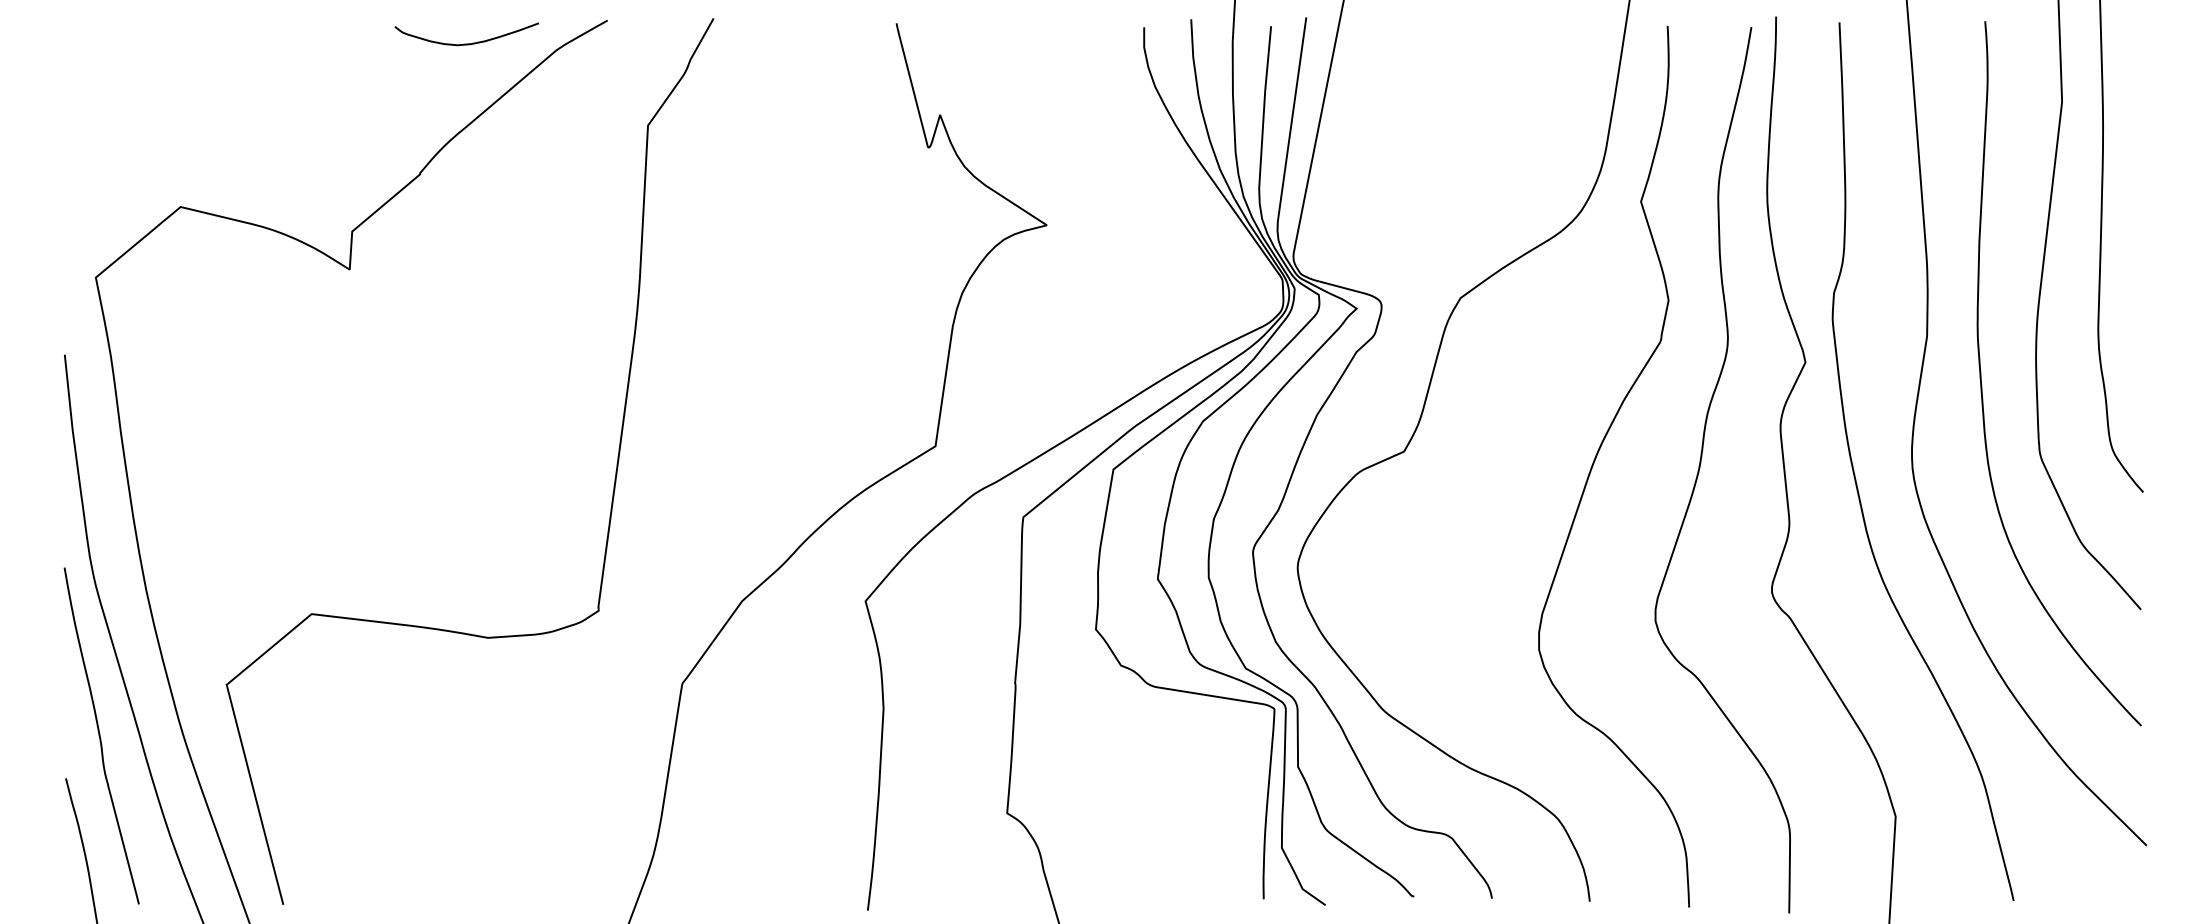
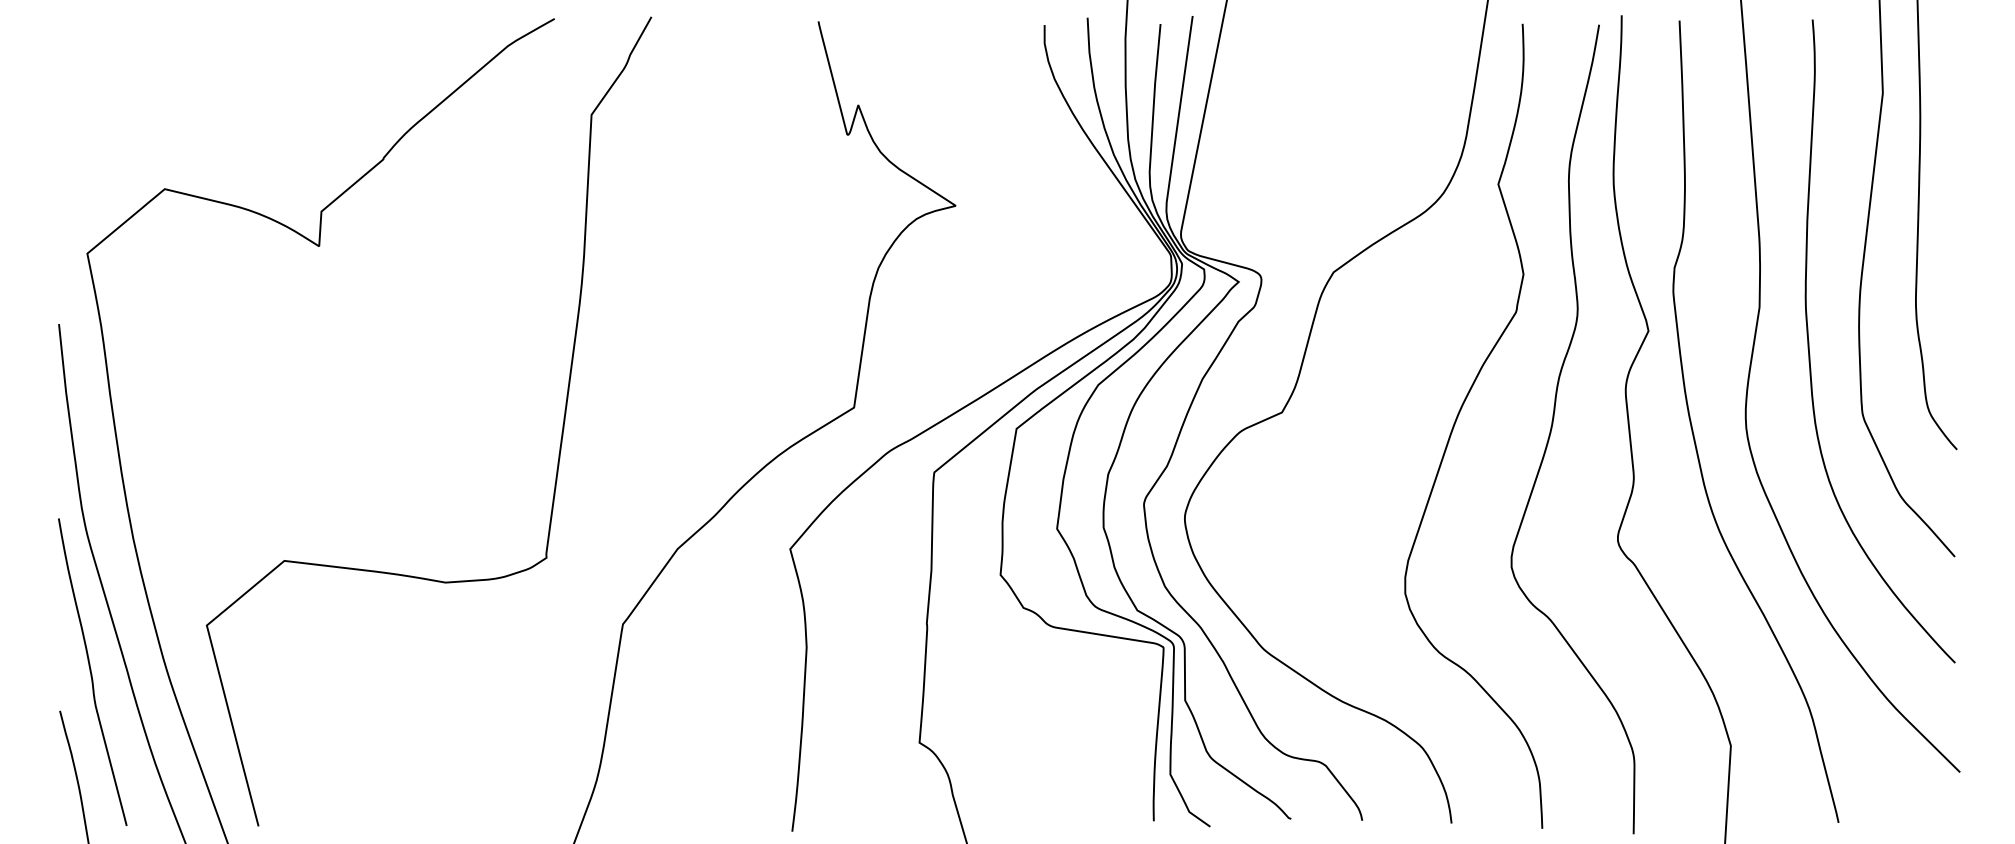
curve: (466, 43) -> (425, 39), removed

